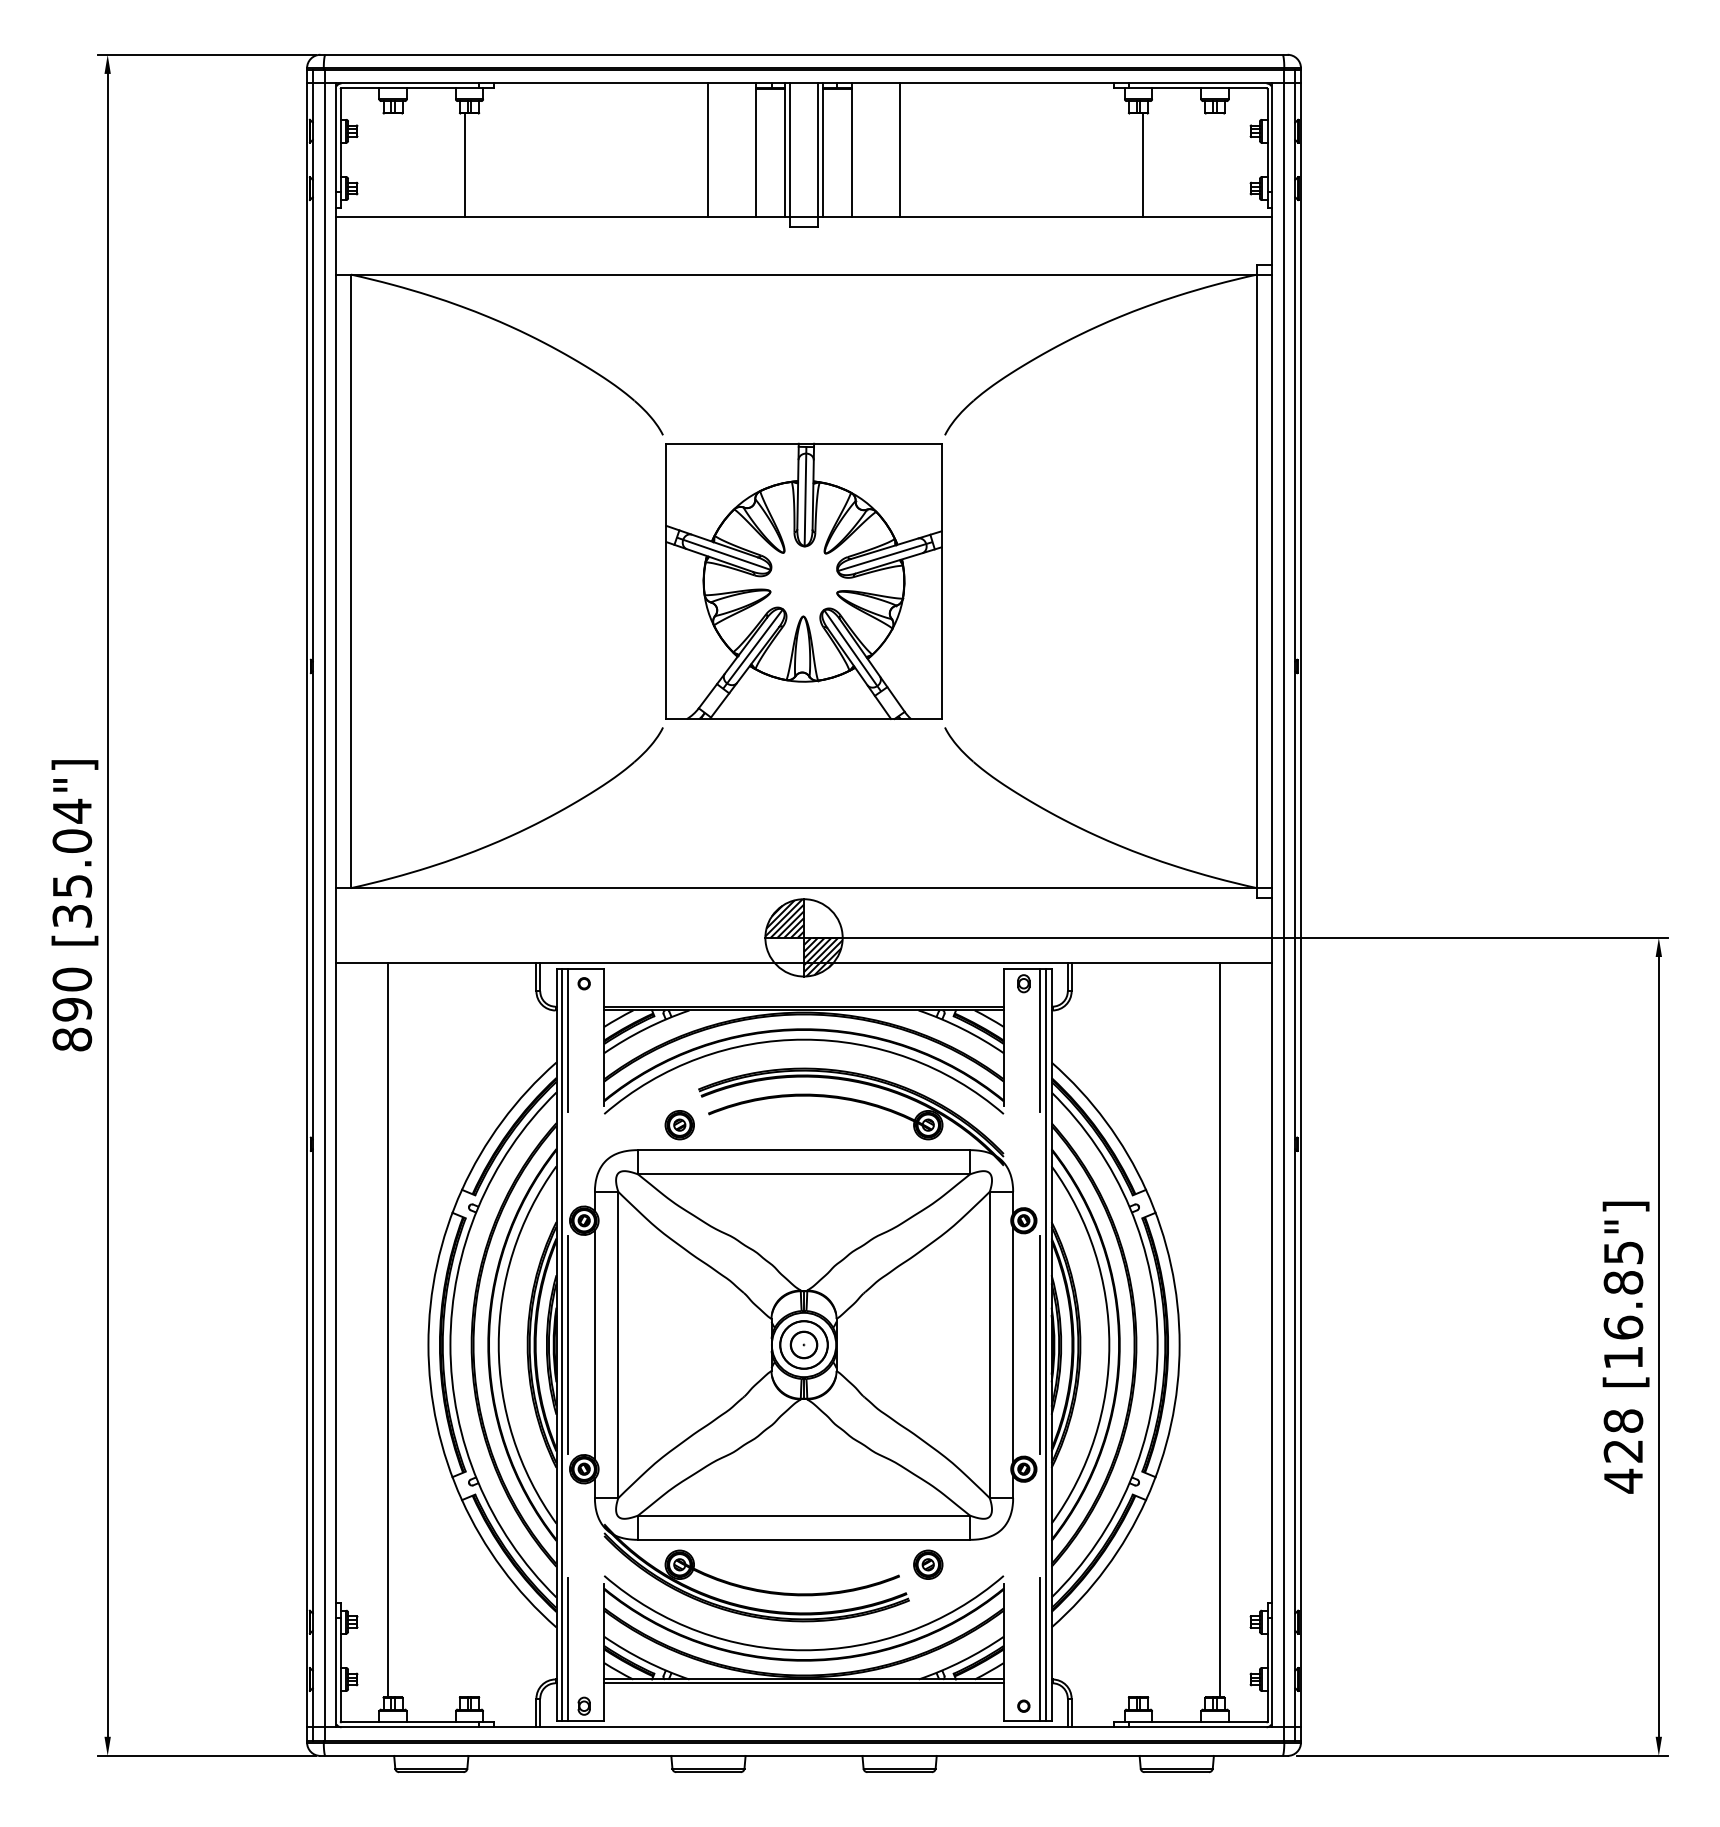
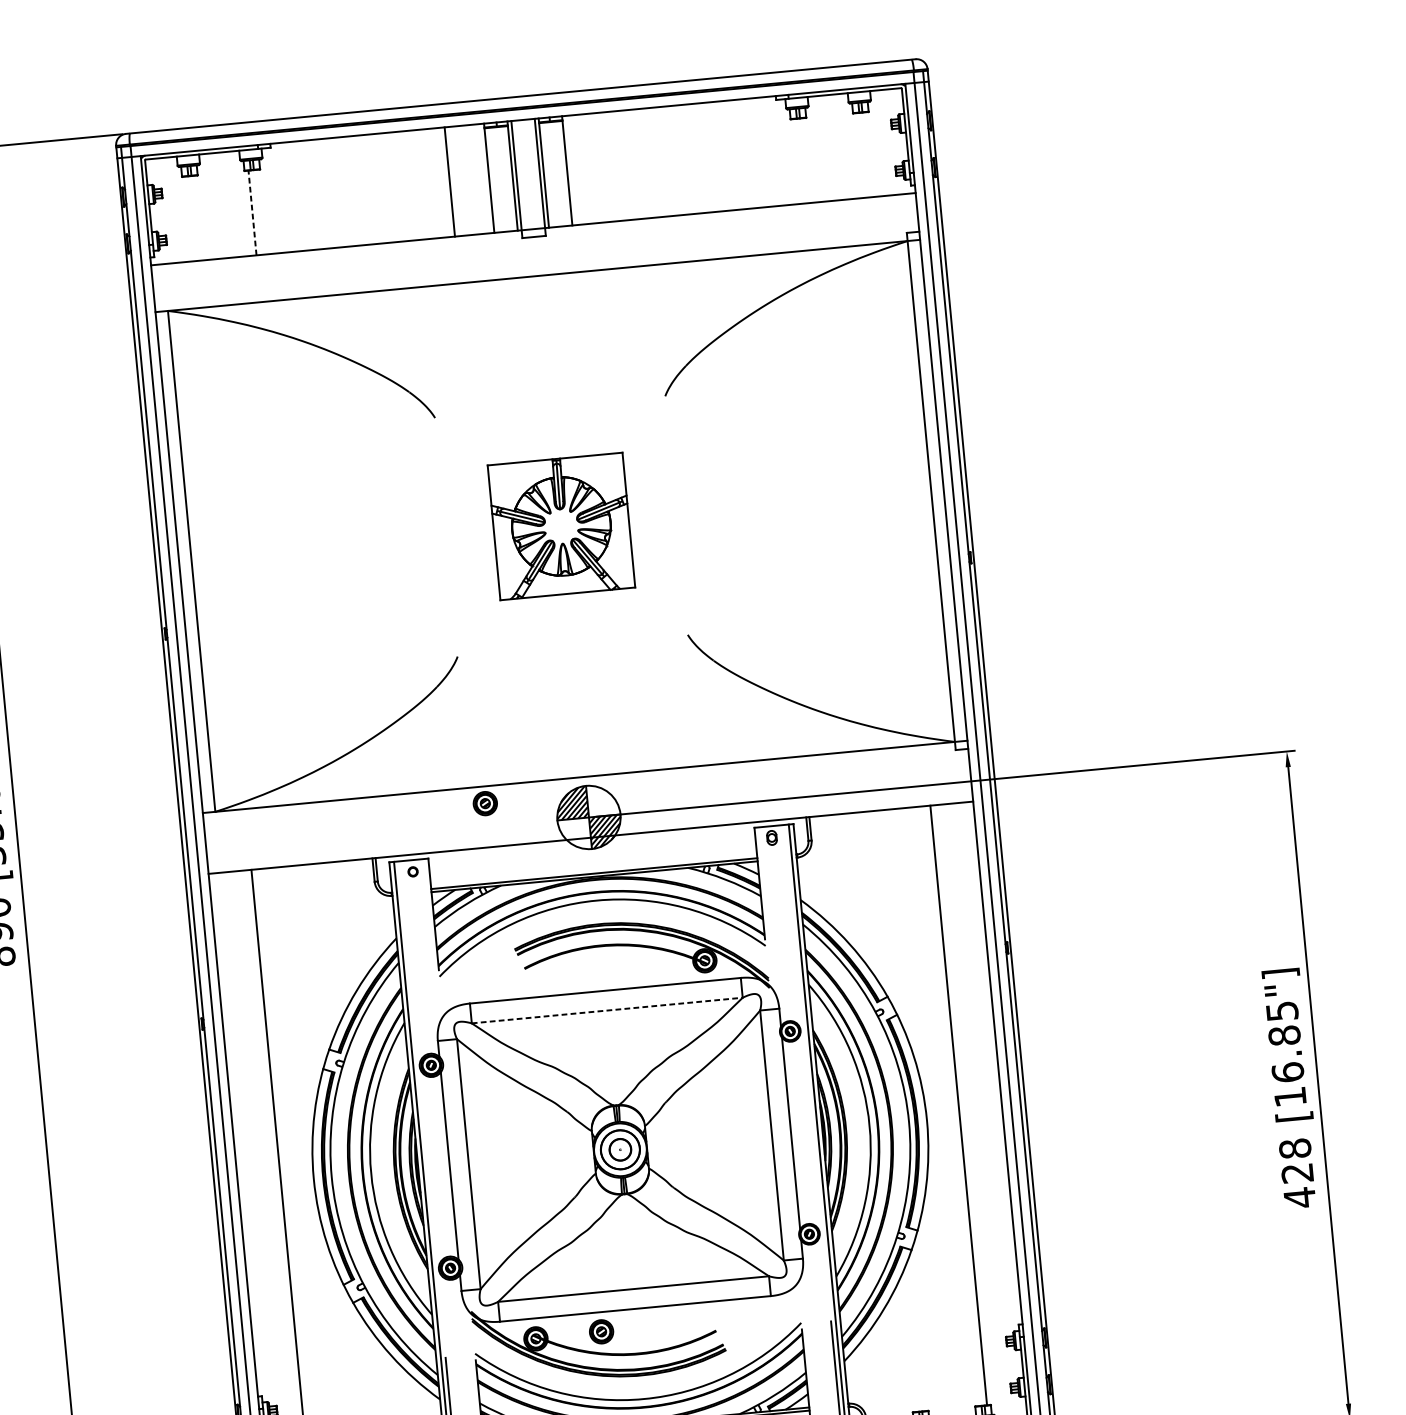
line: (900, 150) -> (606, 167), removed
line: (464, 165) -> (252, 213), solid -> dashed
line: (1143, 165) -> (806, 160), removed
part: (803, 581) -> (561, 526), size x0.6
line: (567, 1040) -> (403, 919), removed
line: (1040, 1040) -> (789, 883), removed
part: (679, 1125) -> (485, 803), moved
line: (804, 1174) -> (607, 1010), solid -> dashed
line: (567, 1344) -> (427, 1167), removed
line: (1040, 1344) -> (813, 1131), removed
part: (928, 1564) -> (601, 1331), moved

